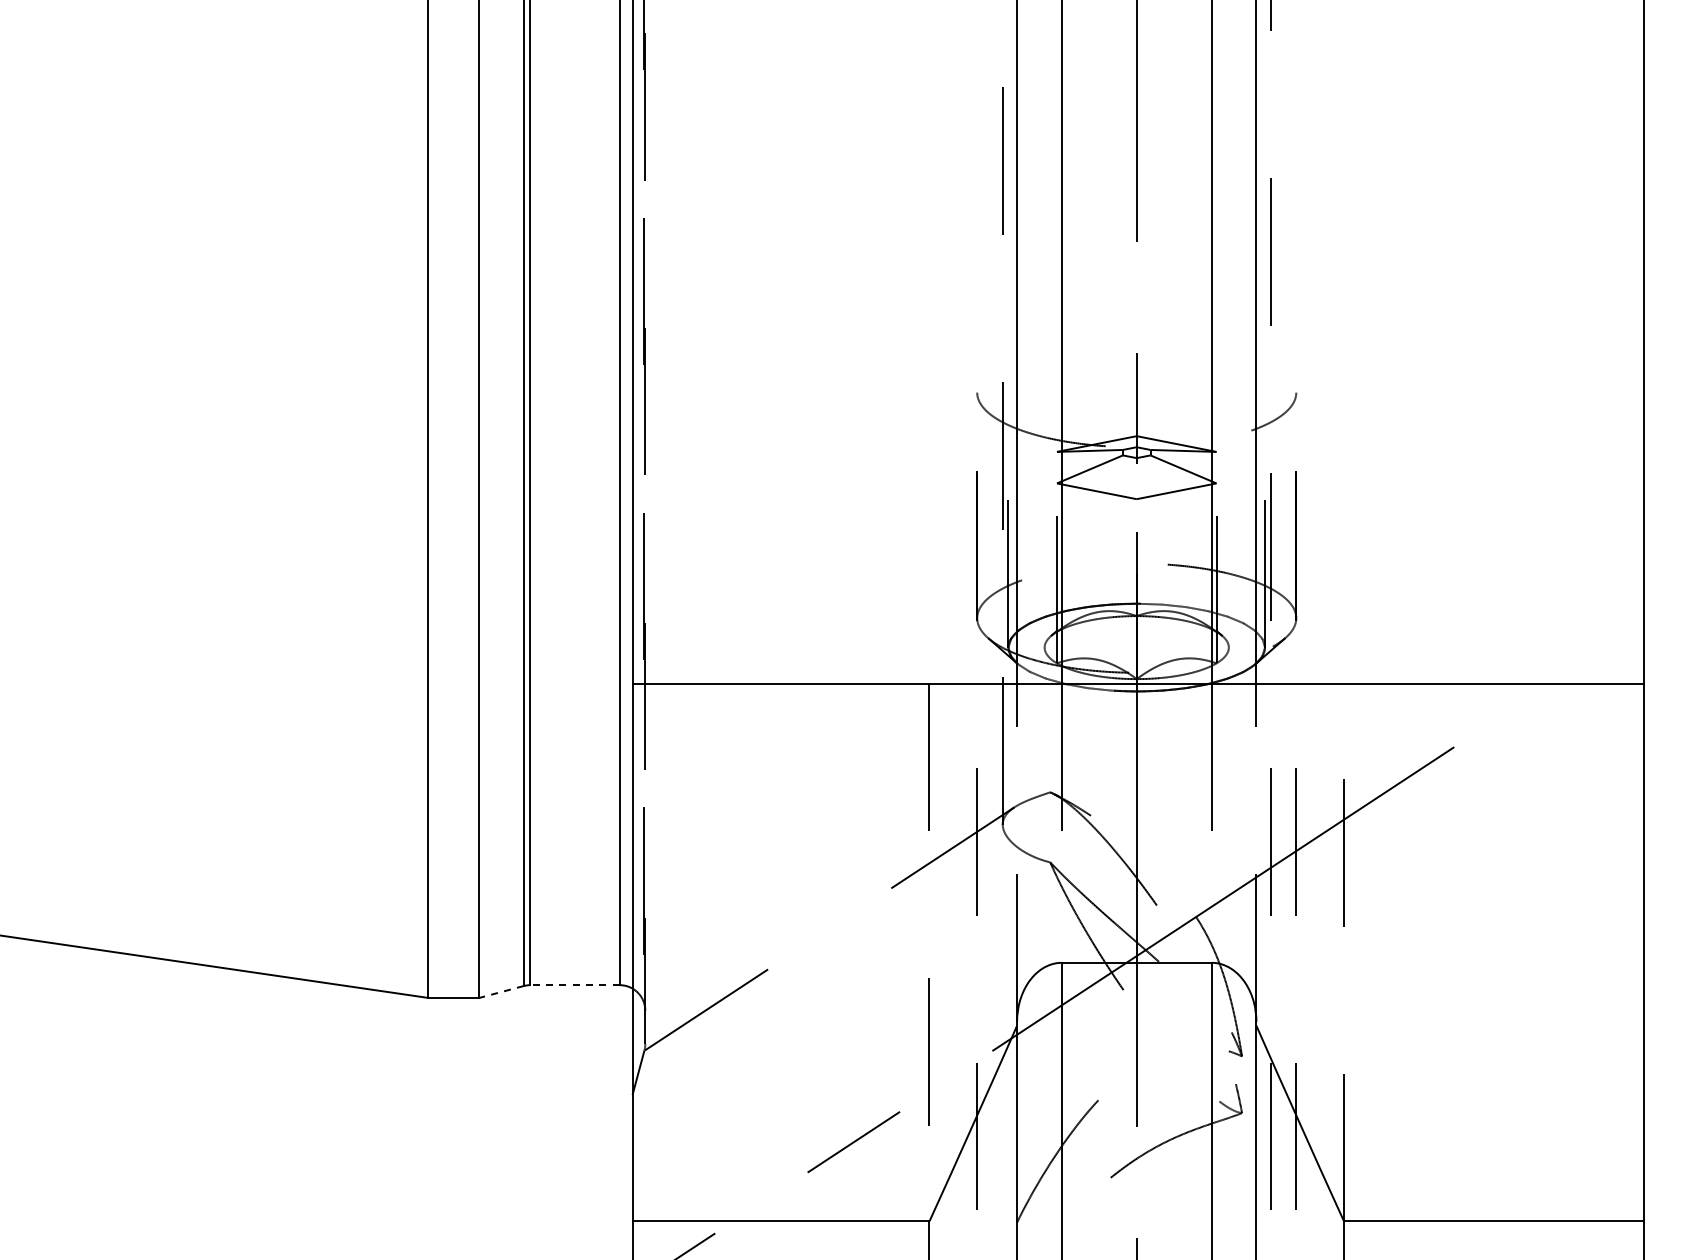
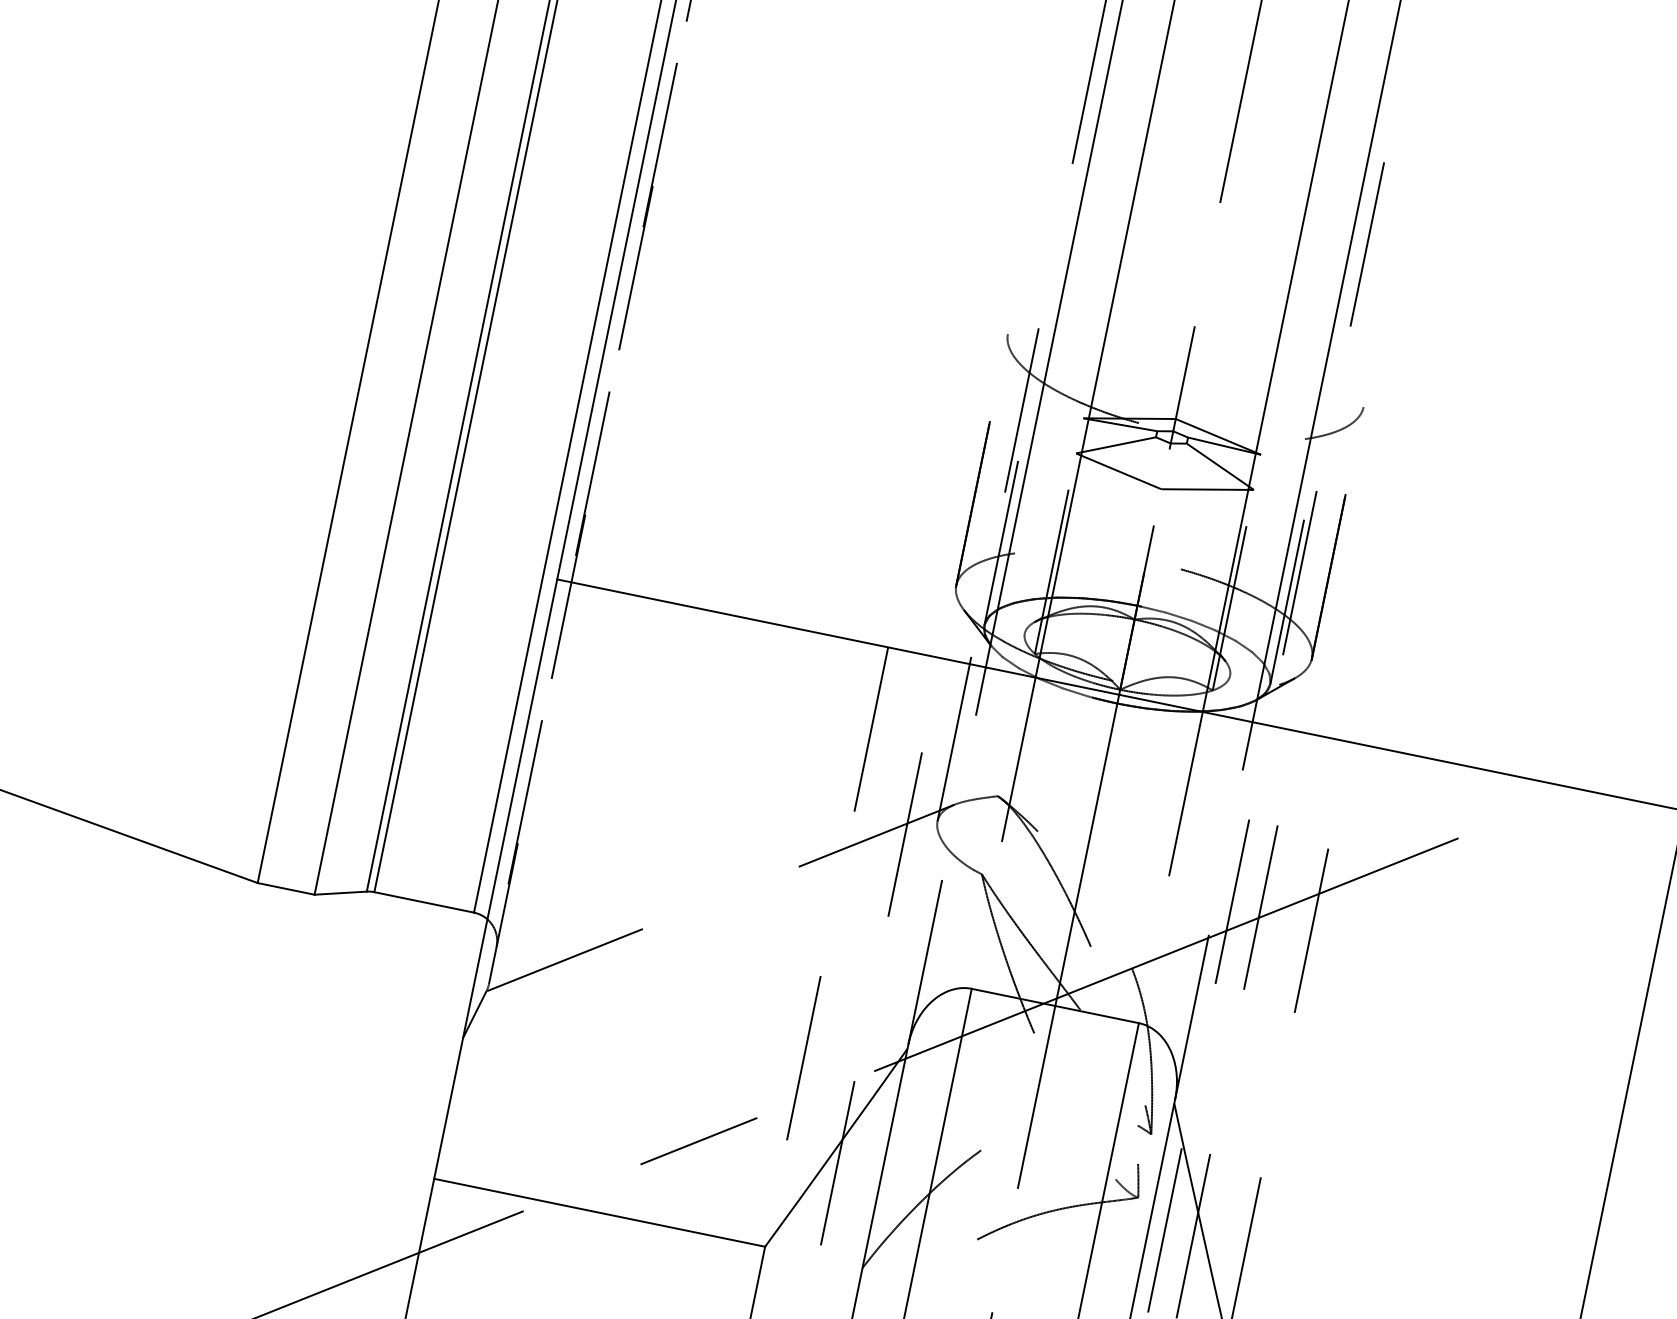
line: (575, 985) -> (424, 902), dashed -> solid
line: (501, 991) -> (340, 892), dashed -> solid

